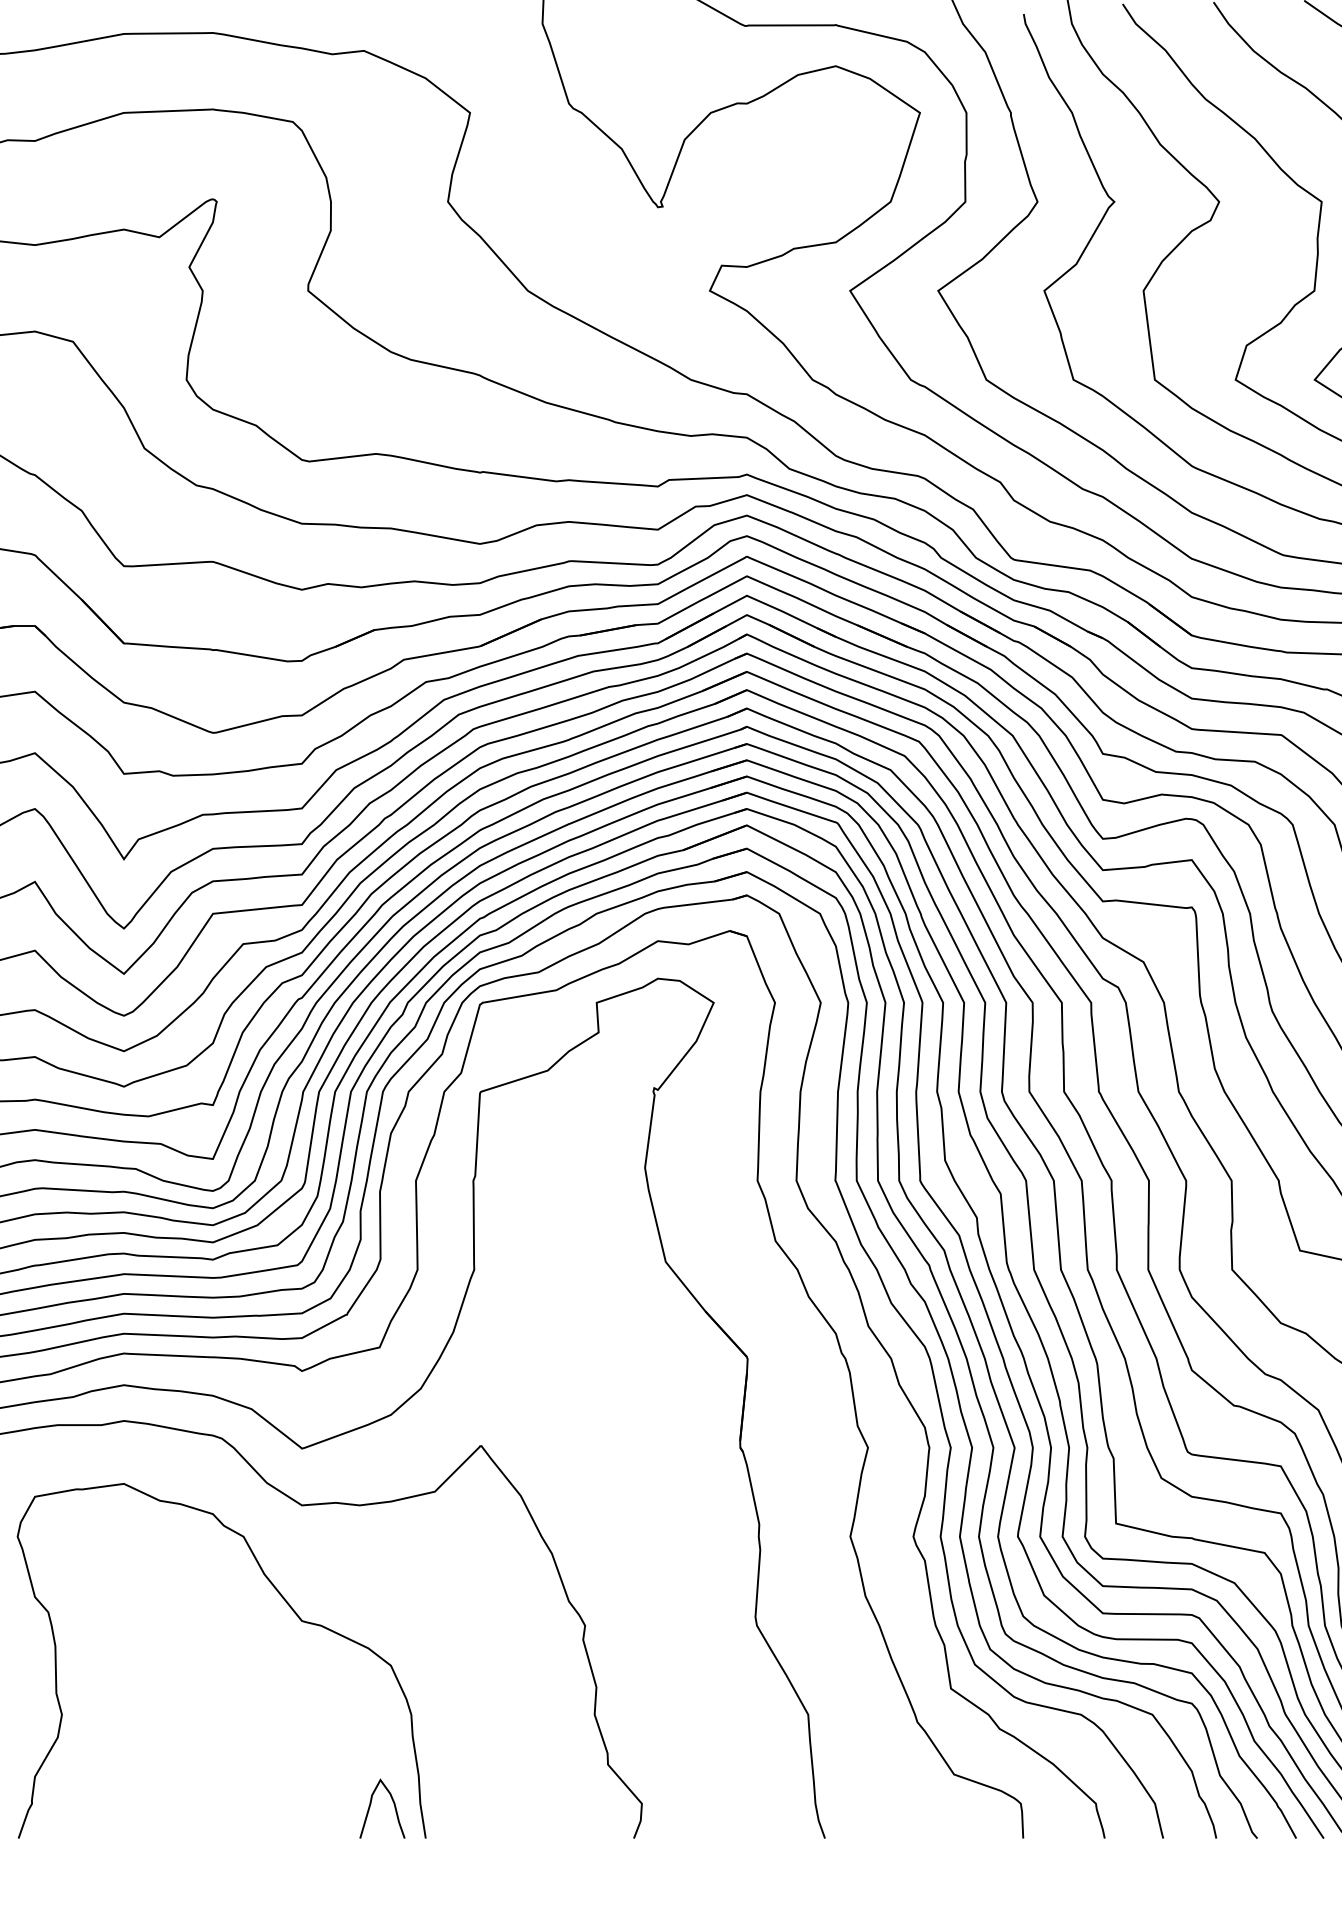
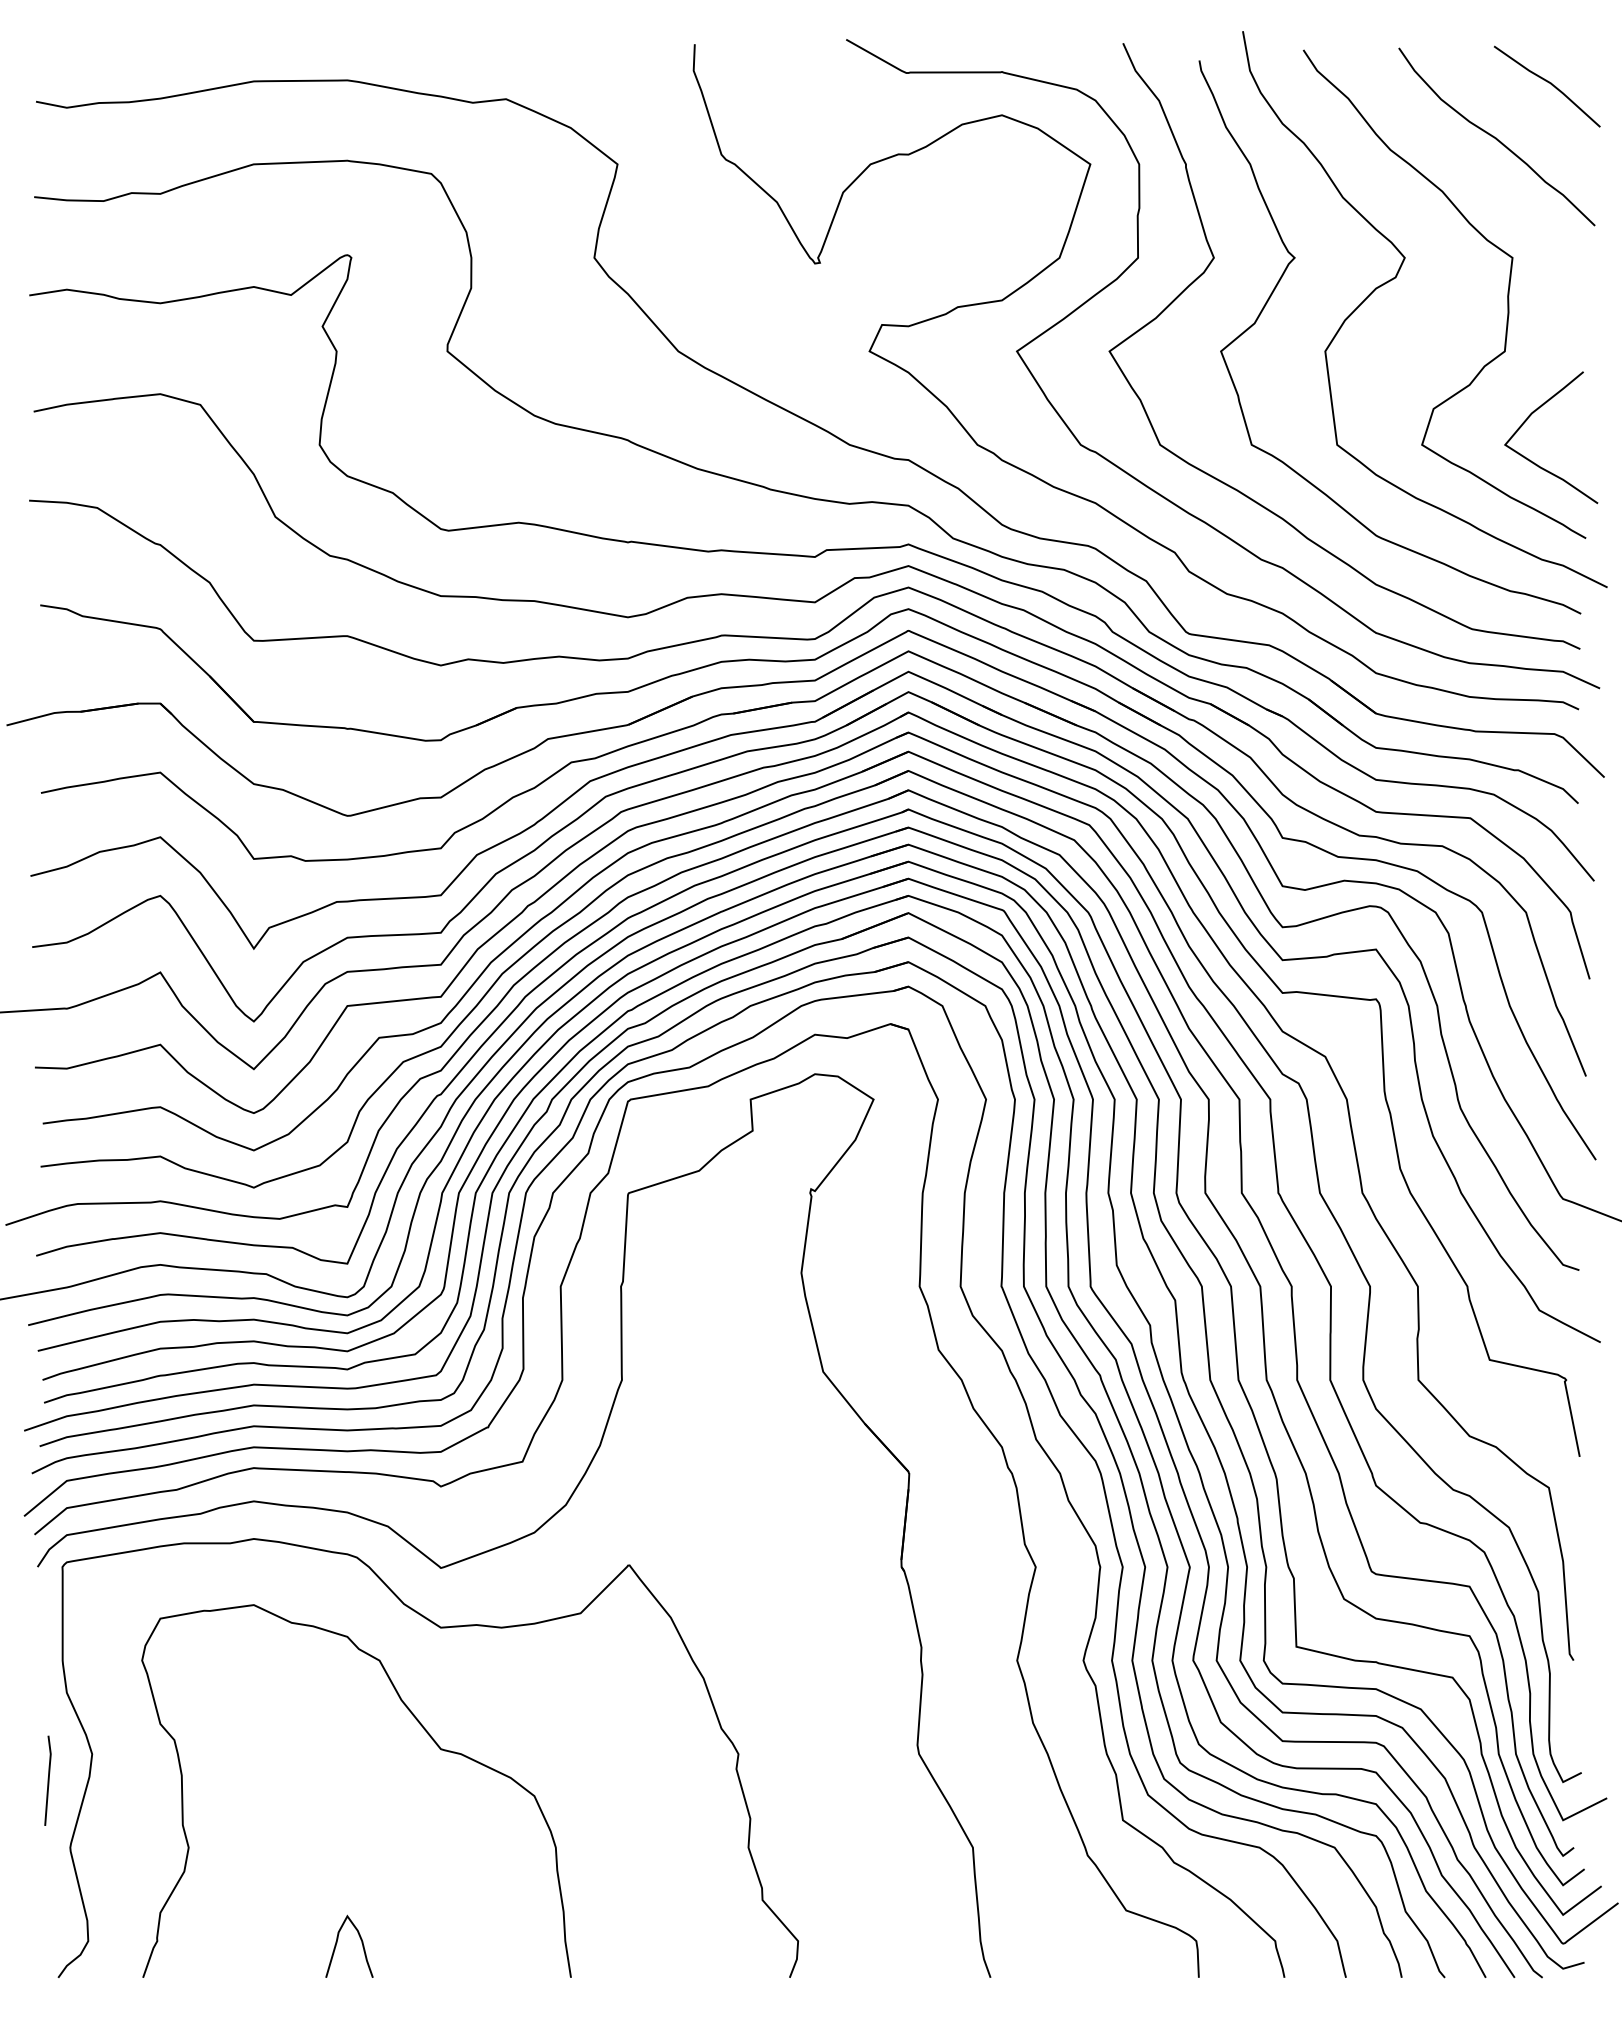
curve: (392, 1803) -> (360, 1940), moved

